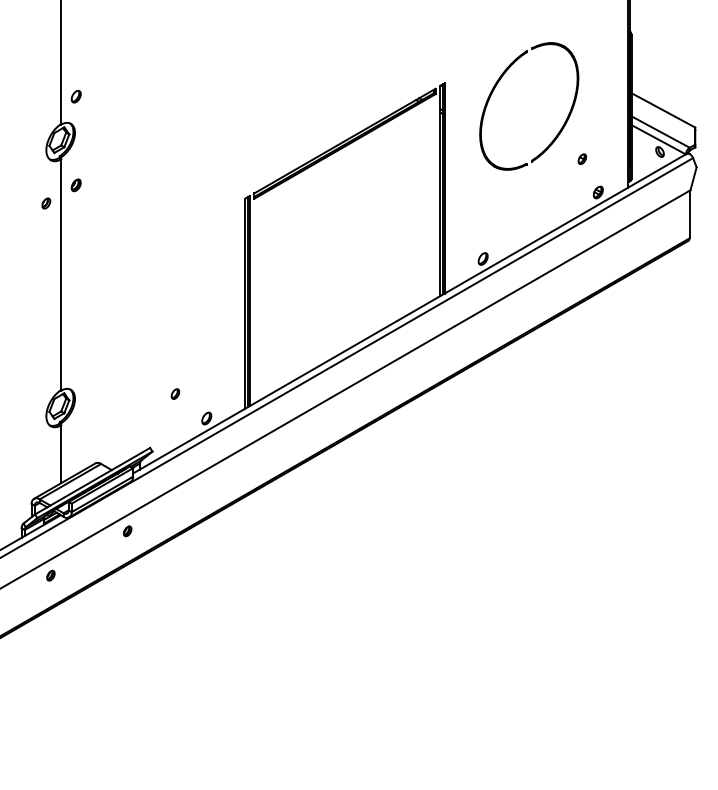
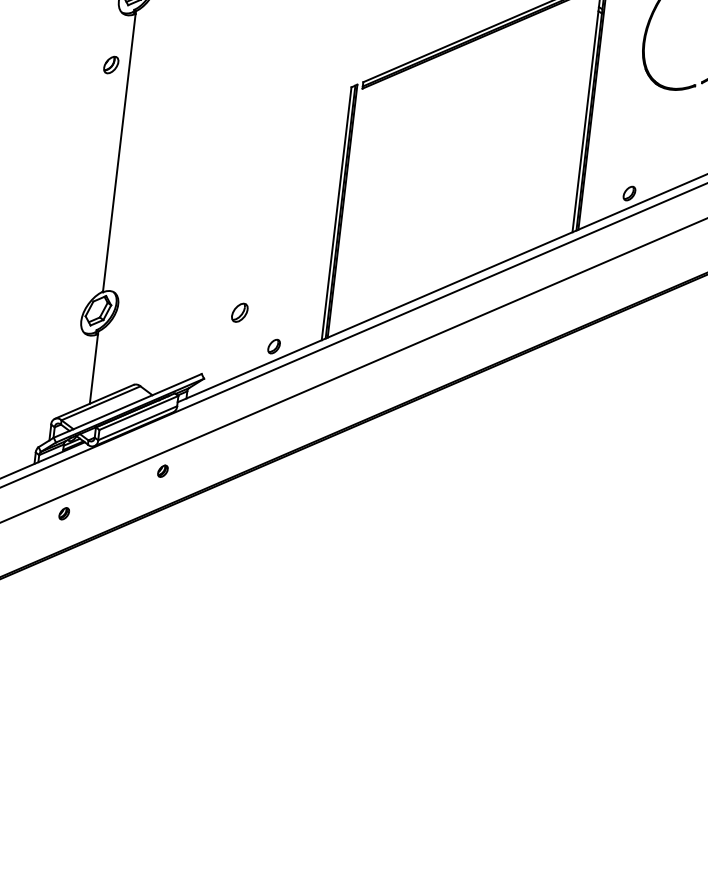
part: (75, 185) -> (149, 47), removed
part: (46, 203) -> (111, 65), size x1.4
part: (175, 393) -> (240, 312), size x1.6

